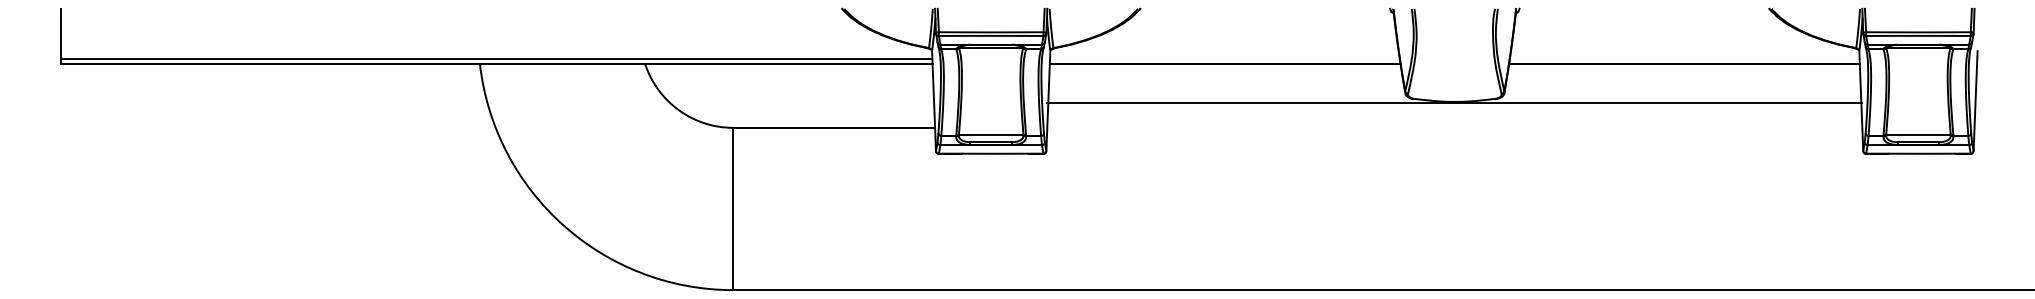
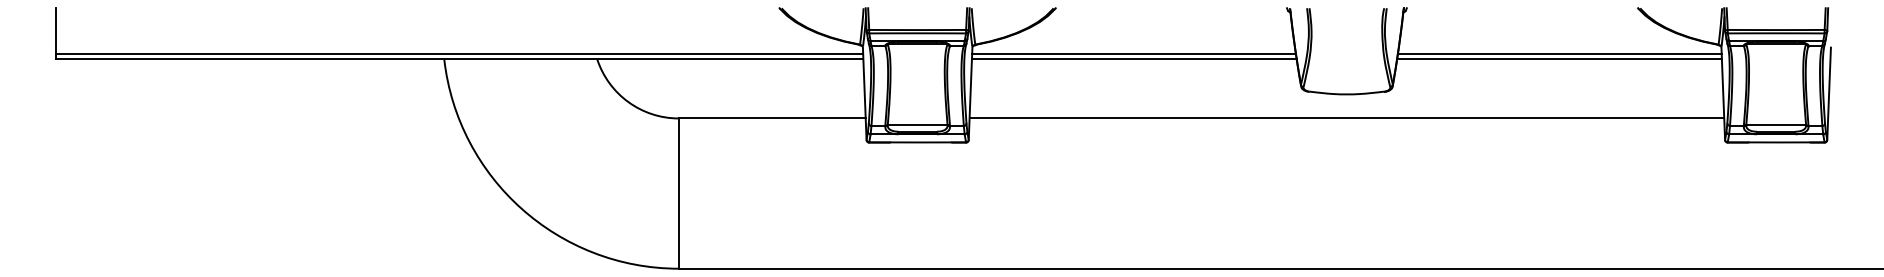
line: (1224, 58) -> (1133, 54), added
line: (1684, 58) -> (1559, 54), added
line: (1454, 102) -> (1346, 118), moved

